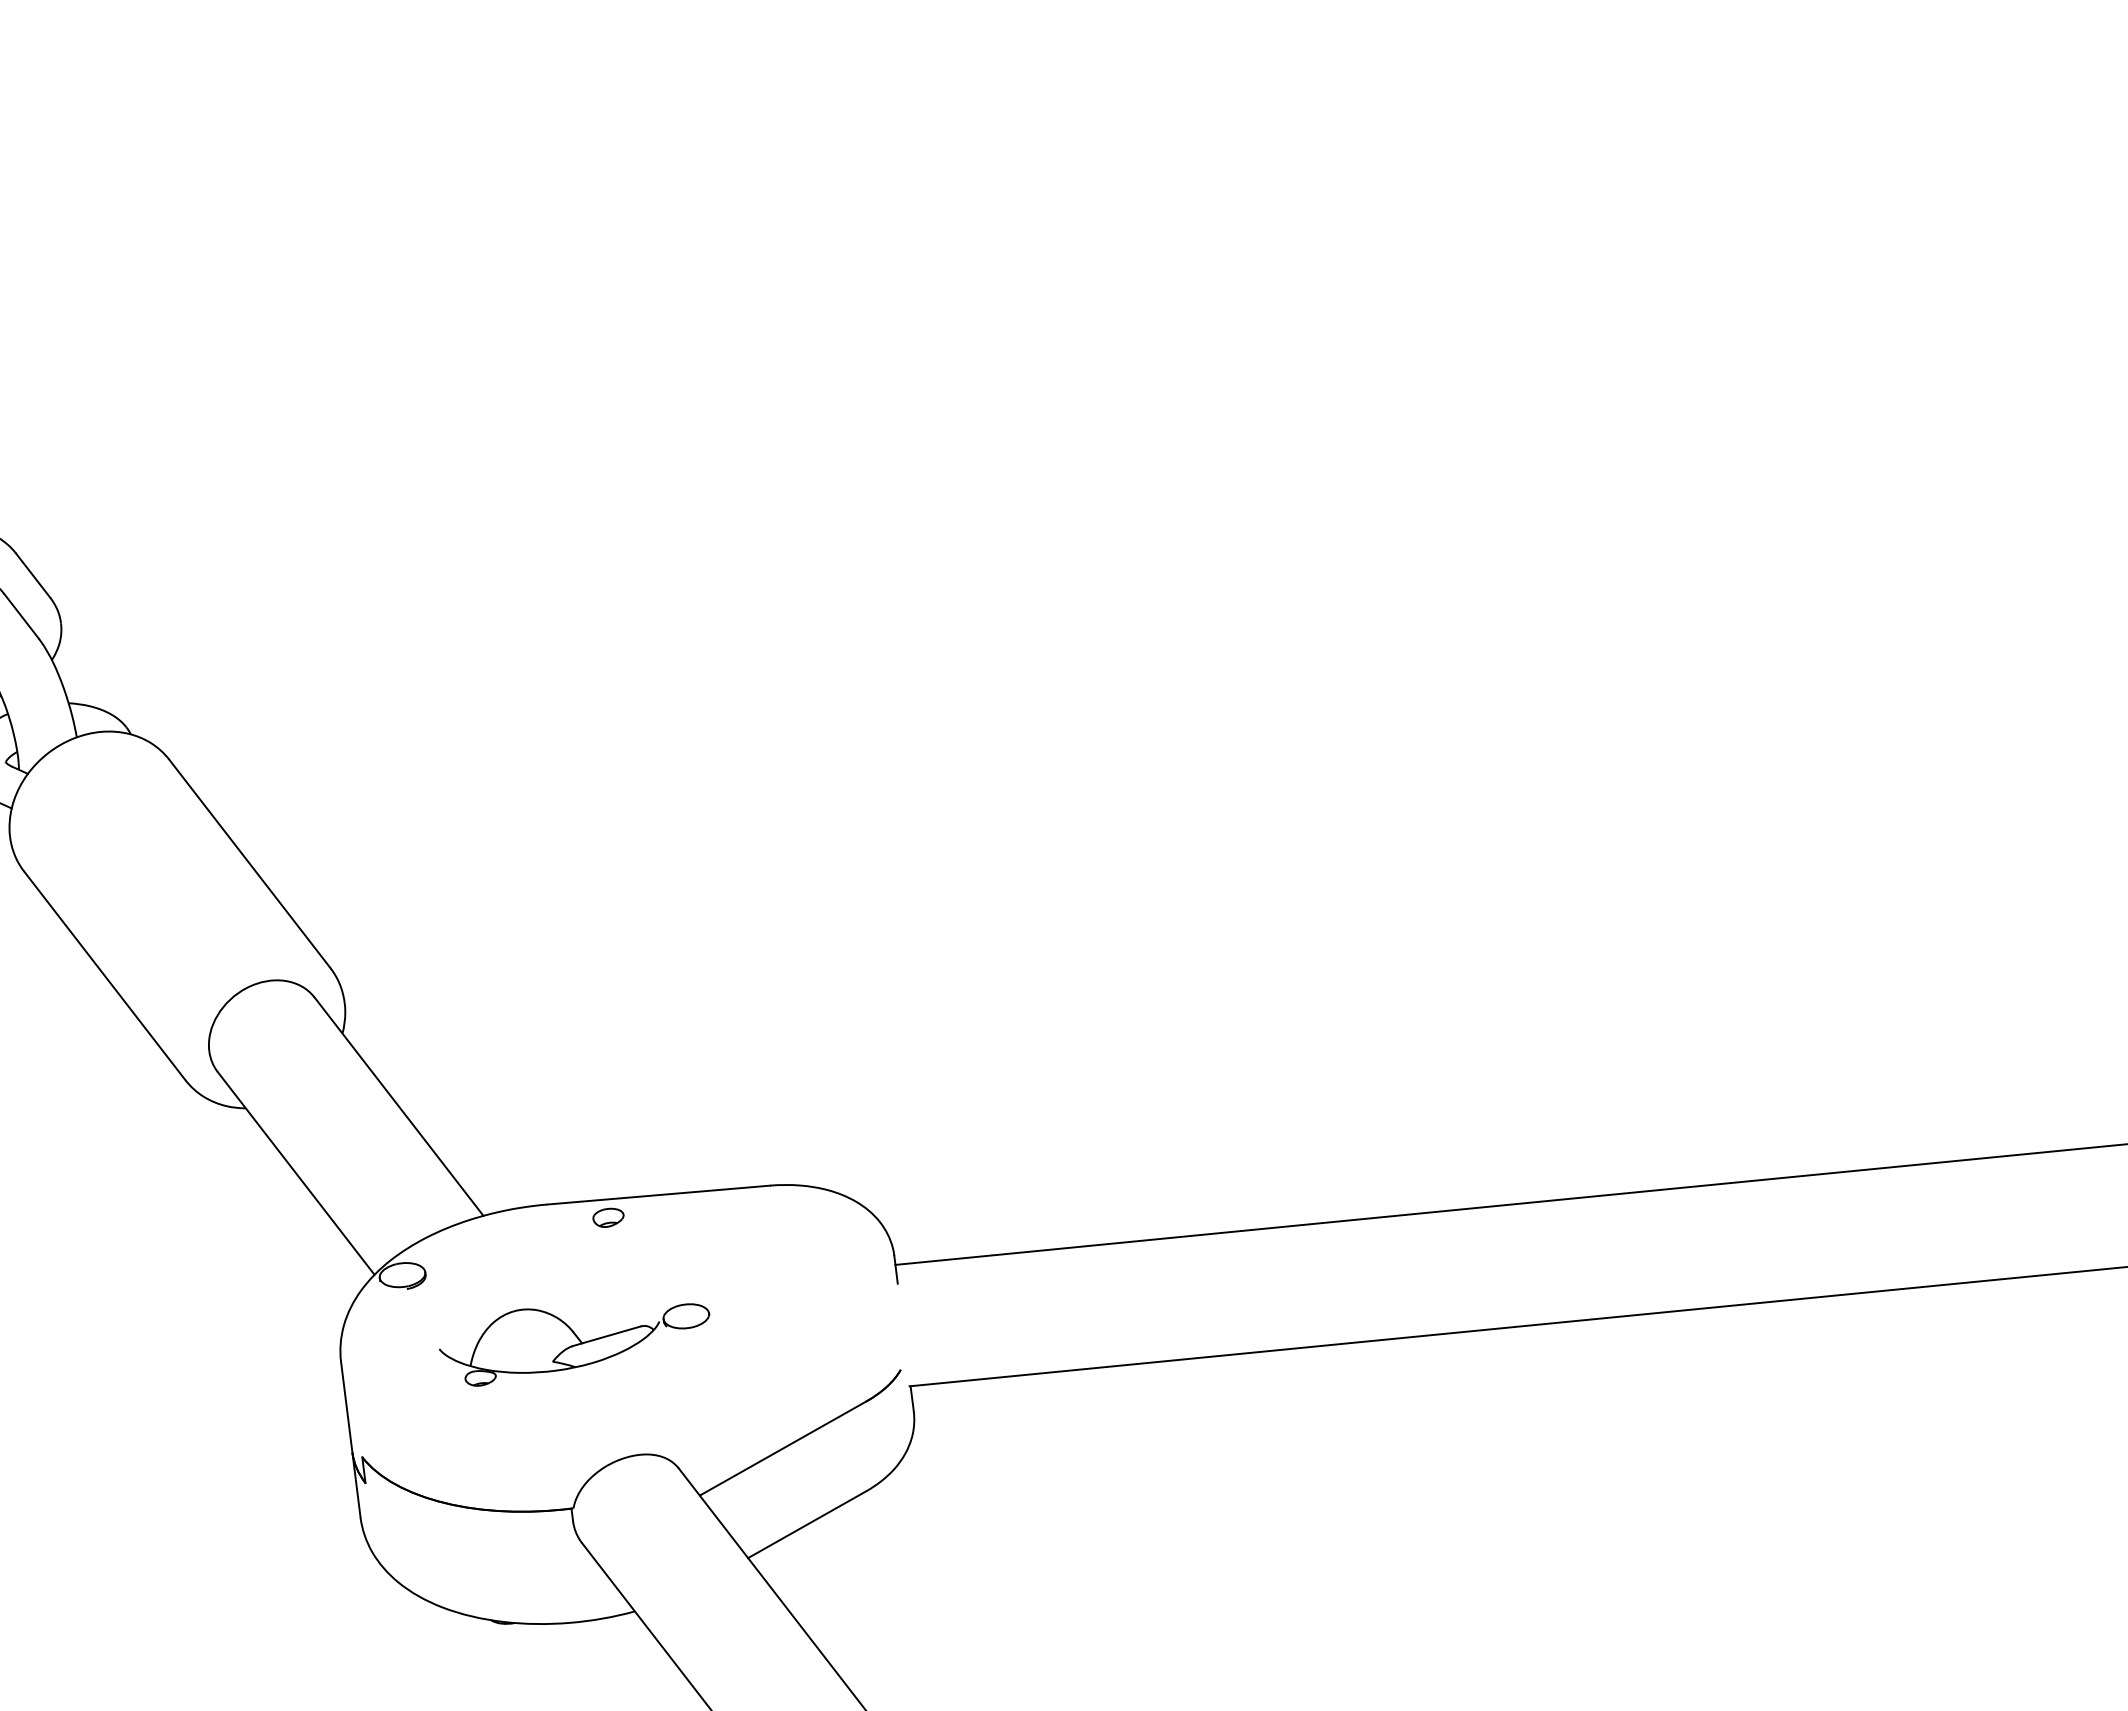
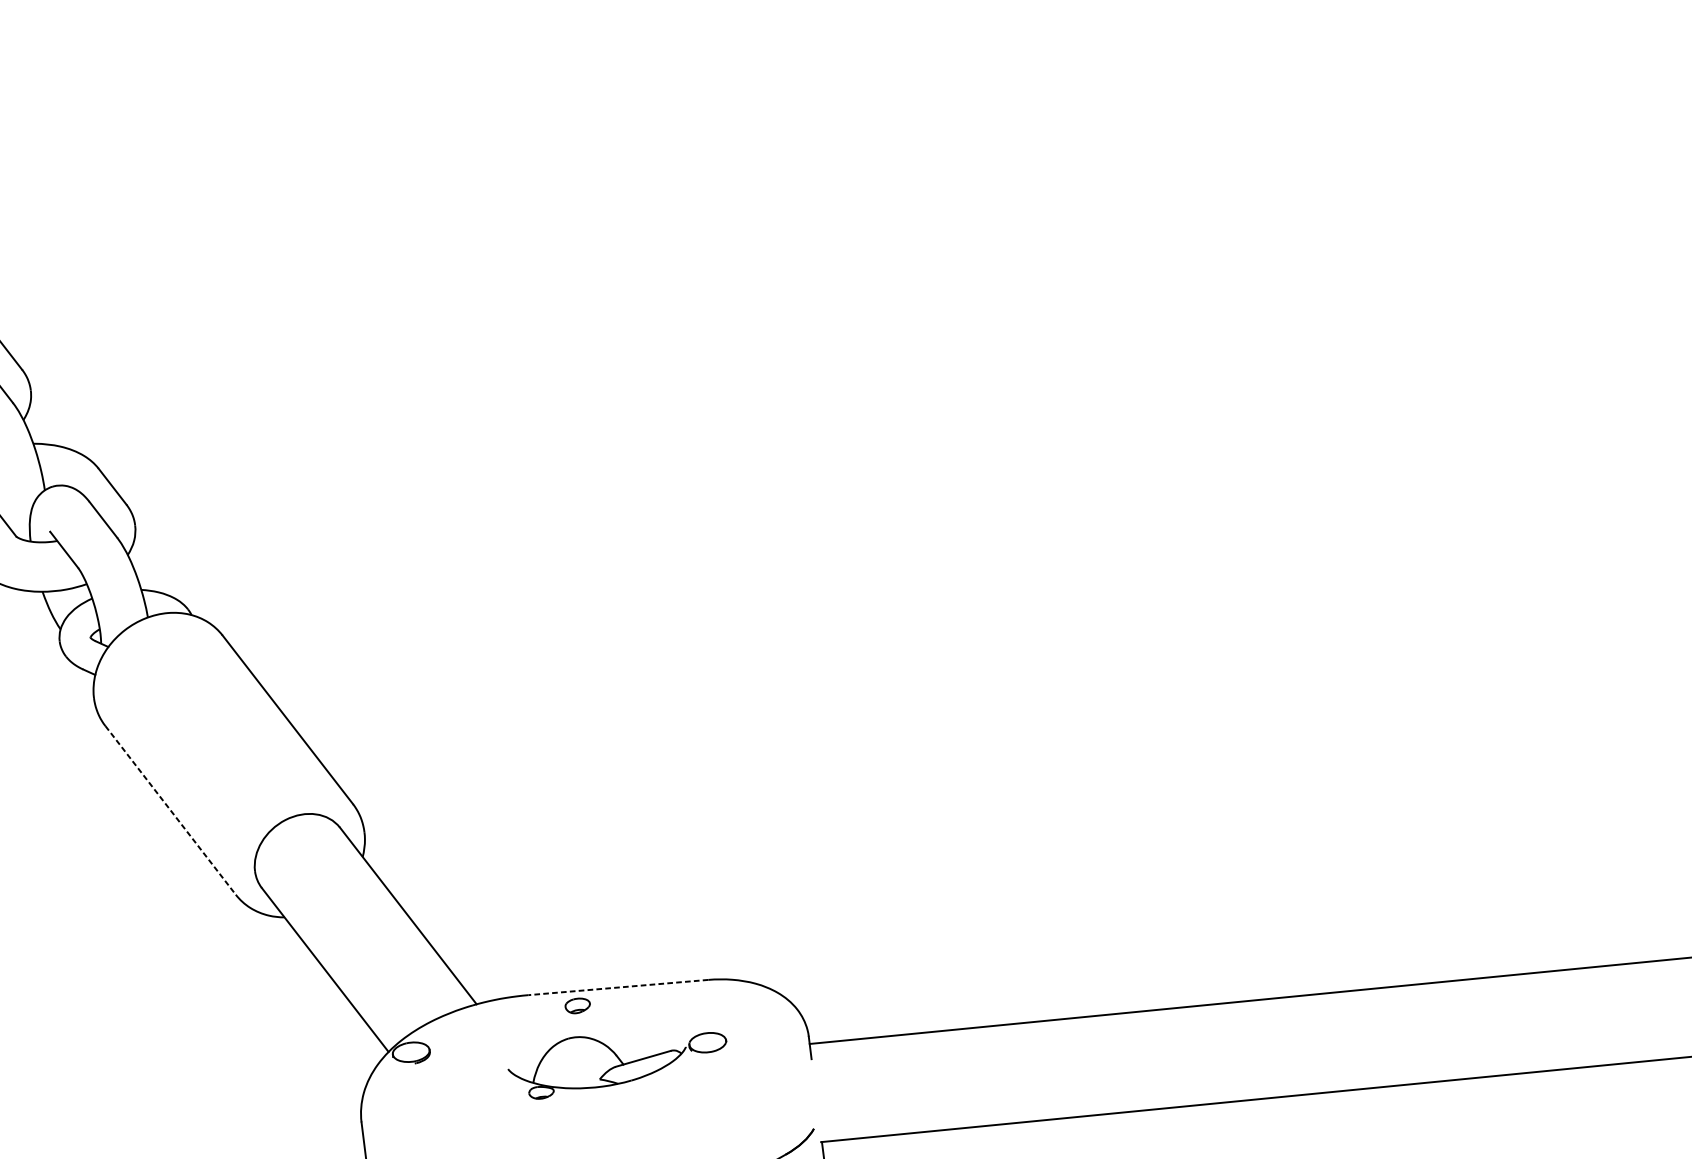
line: (104, 975) -> (170, 810), solid -> dashed
line: (658, 1195) -> (618, 987), solid -> dashed
part: (574, 1344) -> (617, 1065), moved

